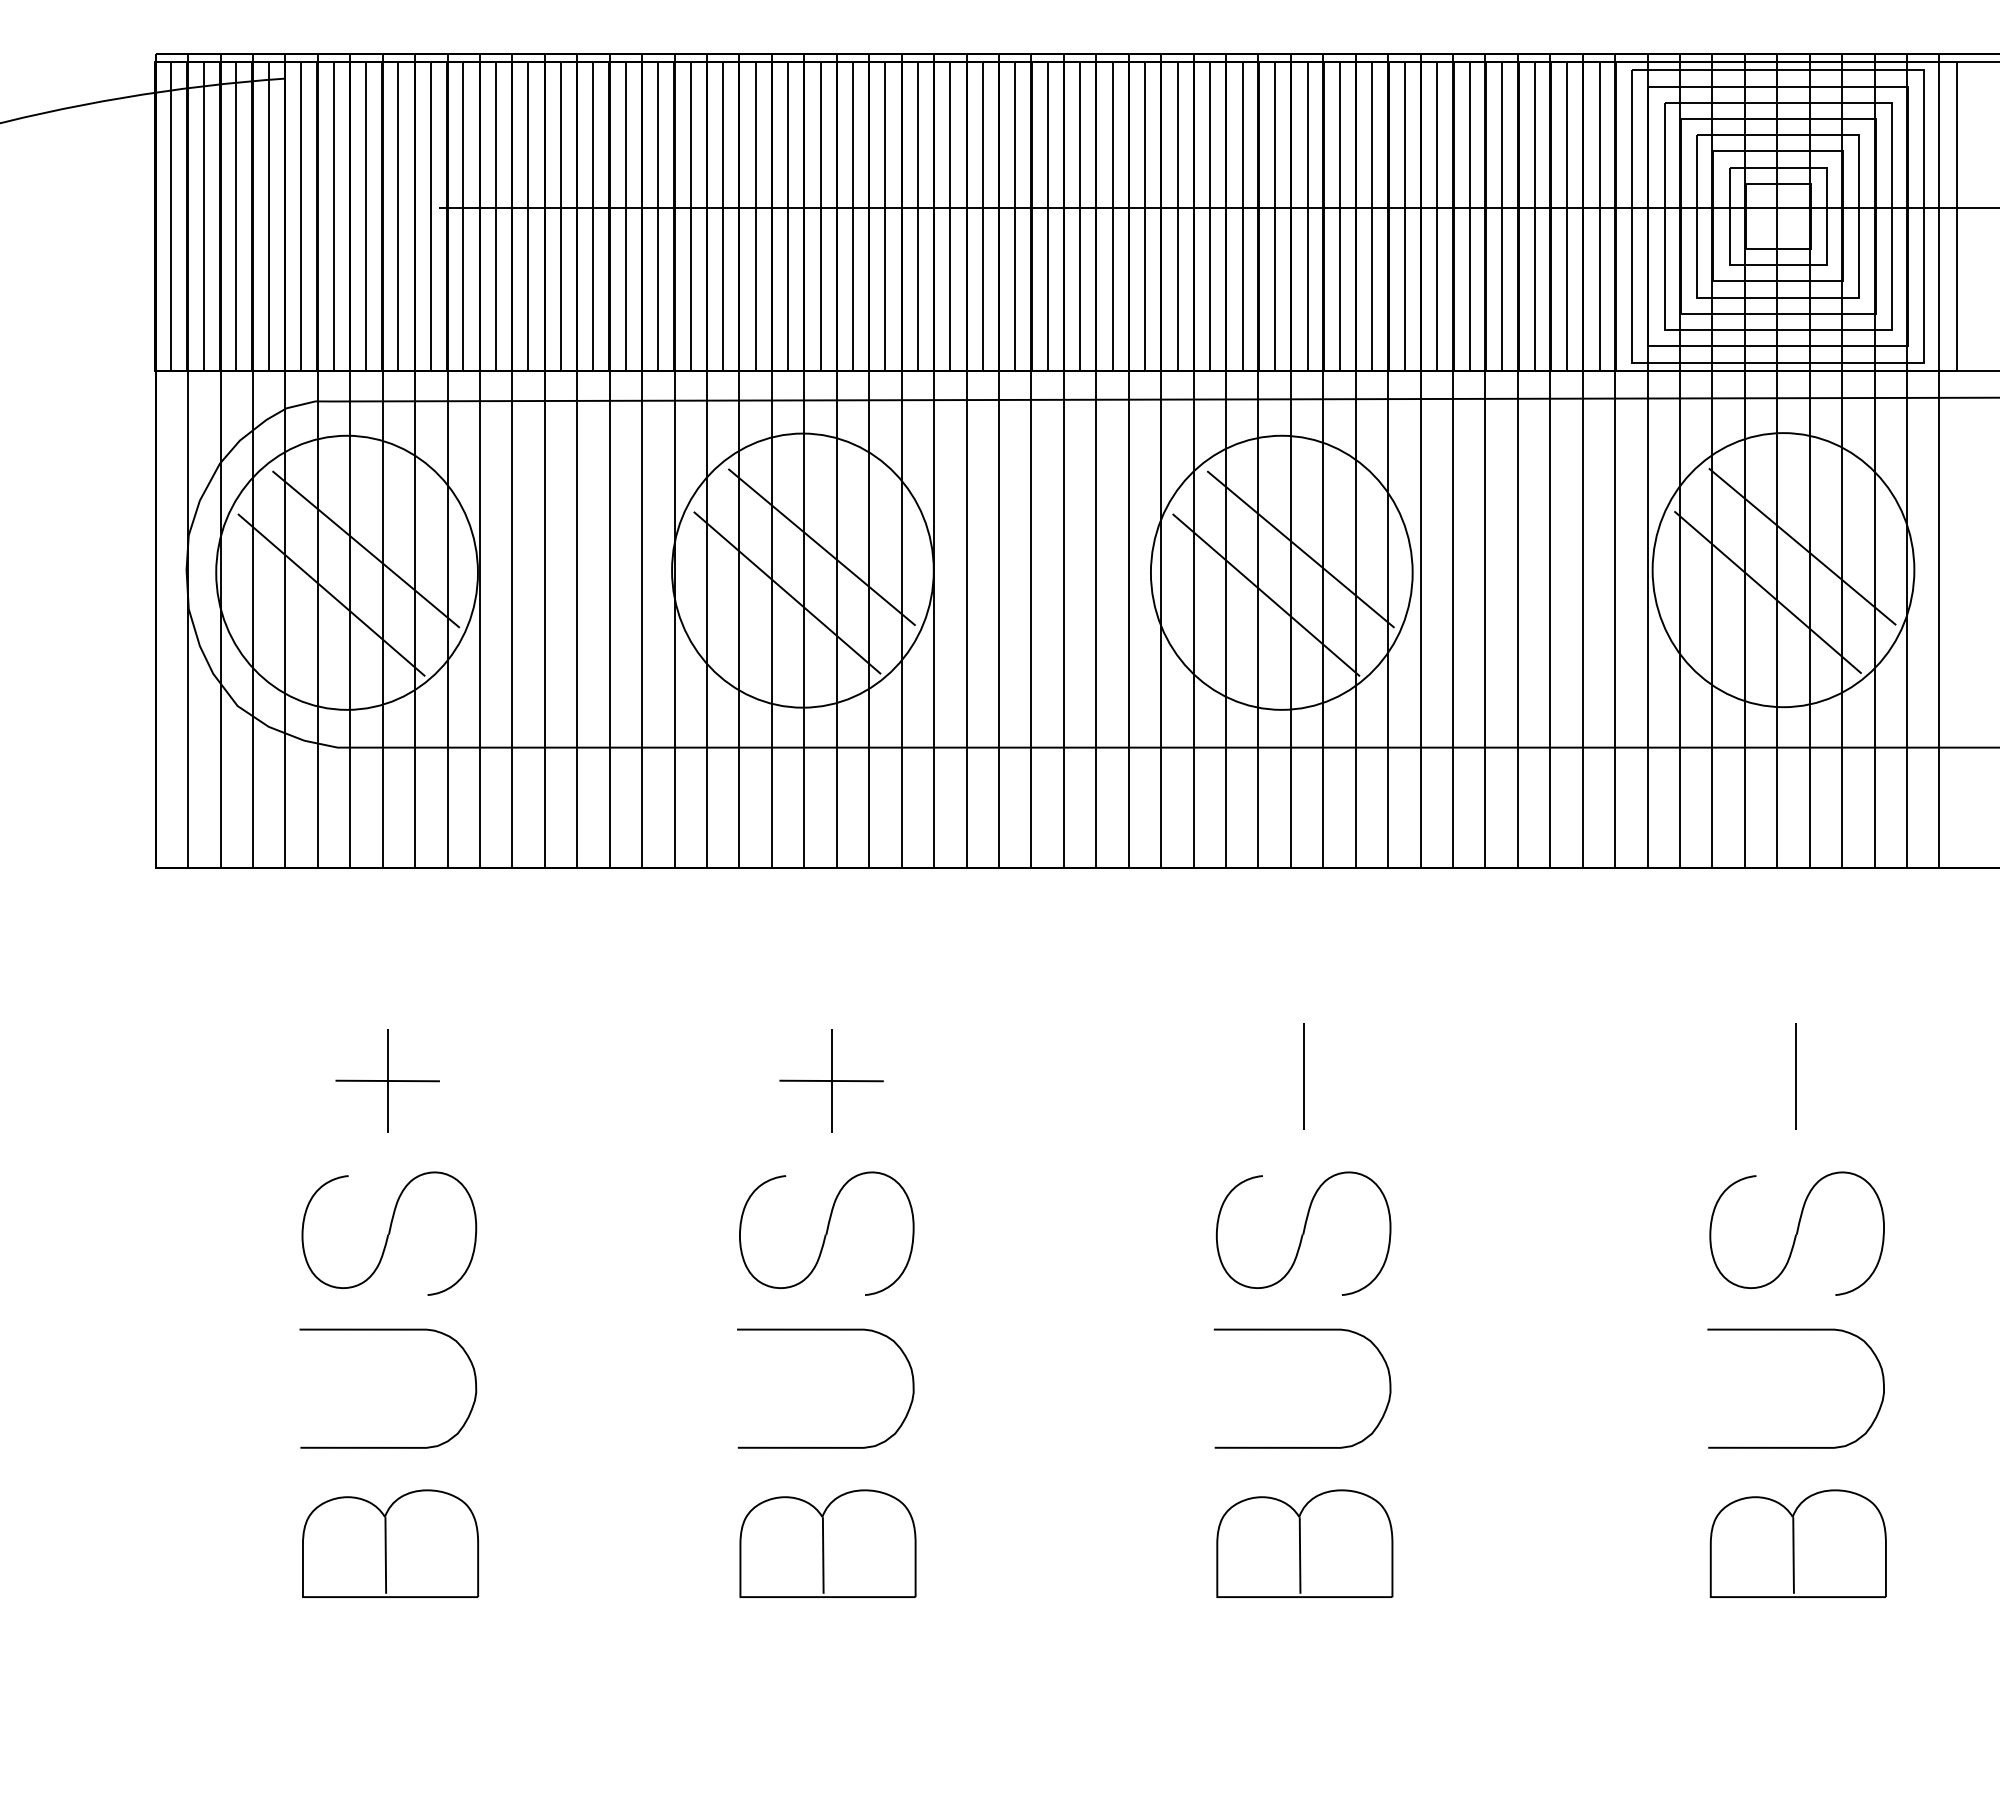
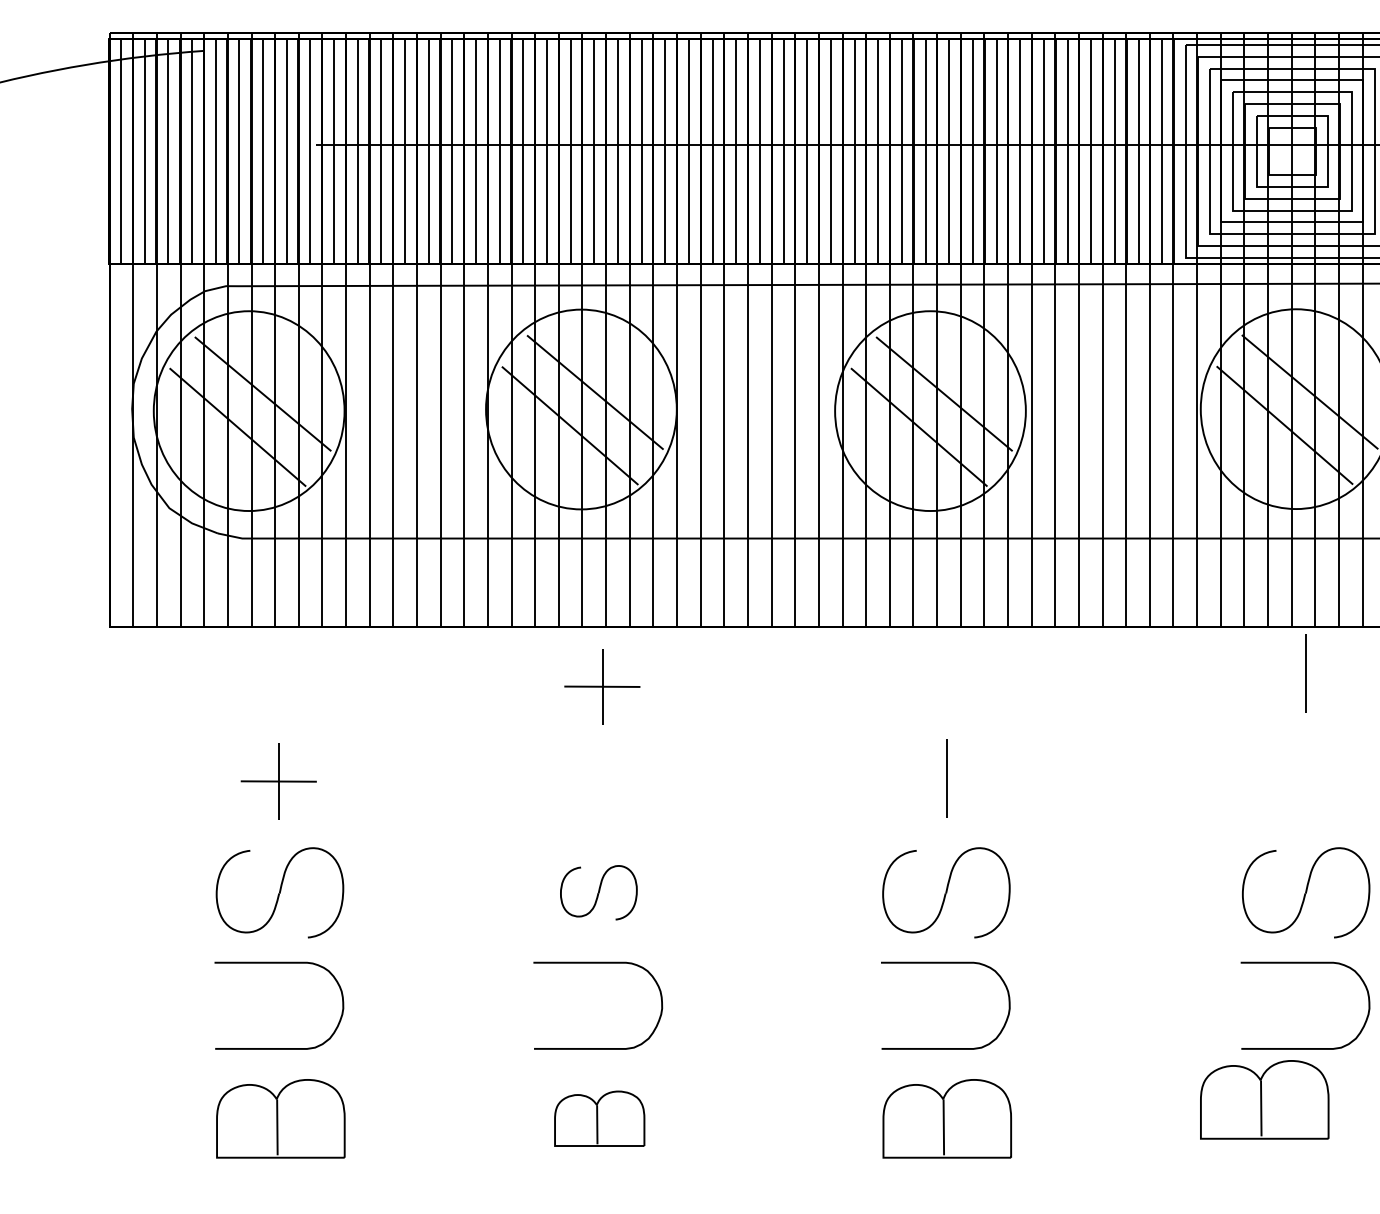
line: (1795, 1076) -> (1304, 673), moved
part: (831, 1080) -> (602, 686), moved
part: (826, 1233) -> (598, 892), size x0.6
part: (827, 1543) -> (599, 1118), size x0.7
part: (1797, 1543) -> (1264, 1099), moved

